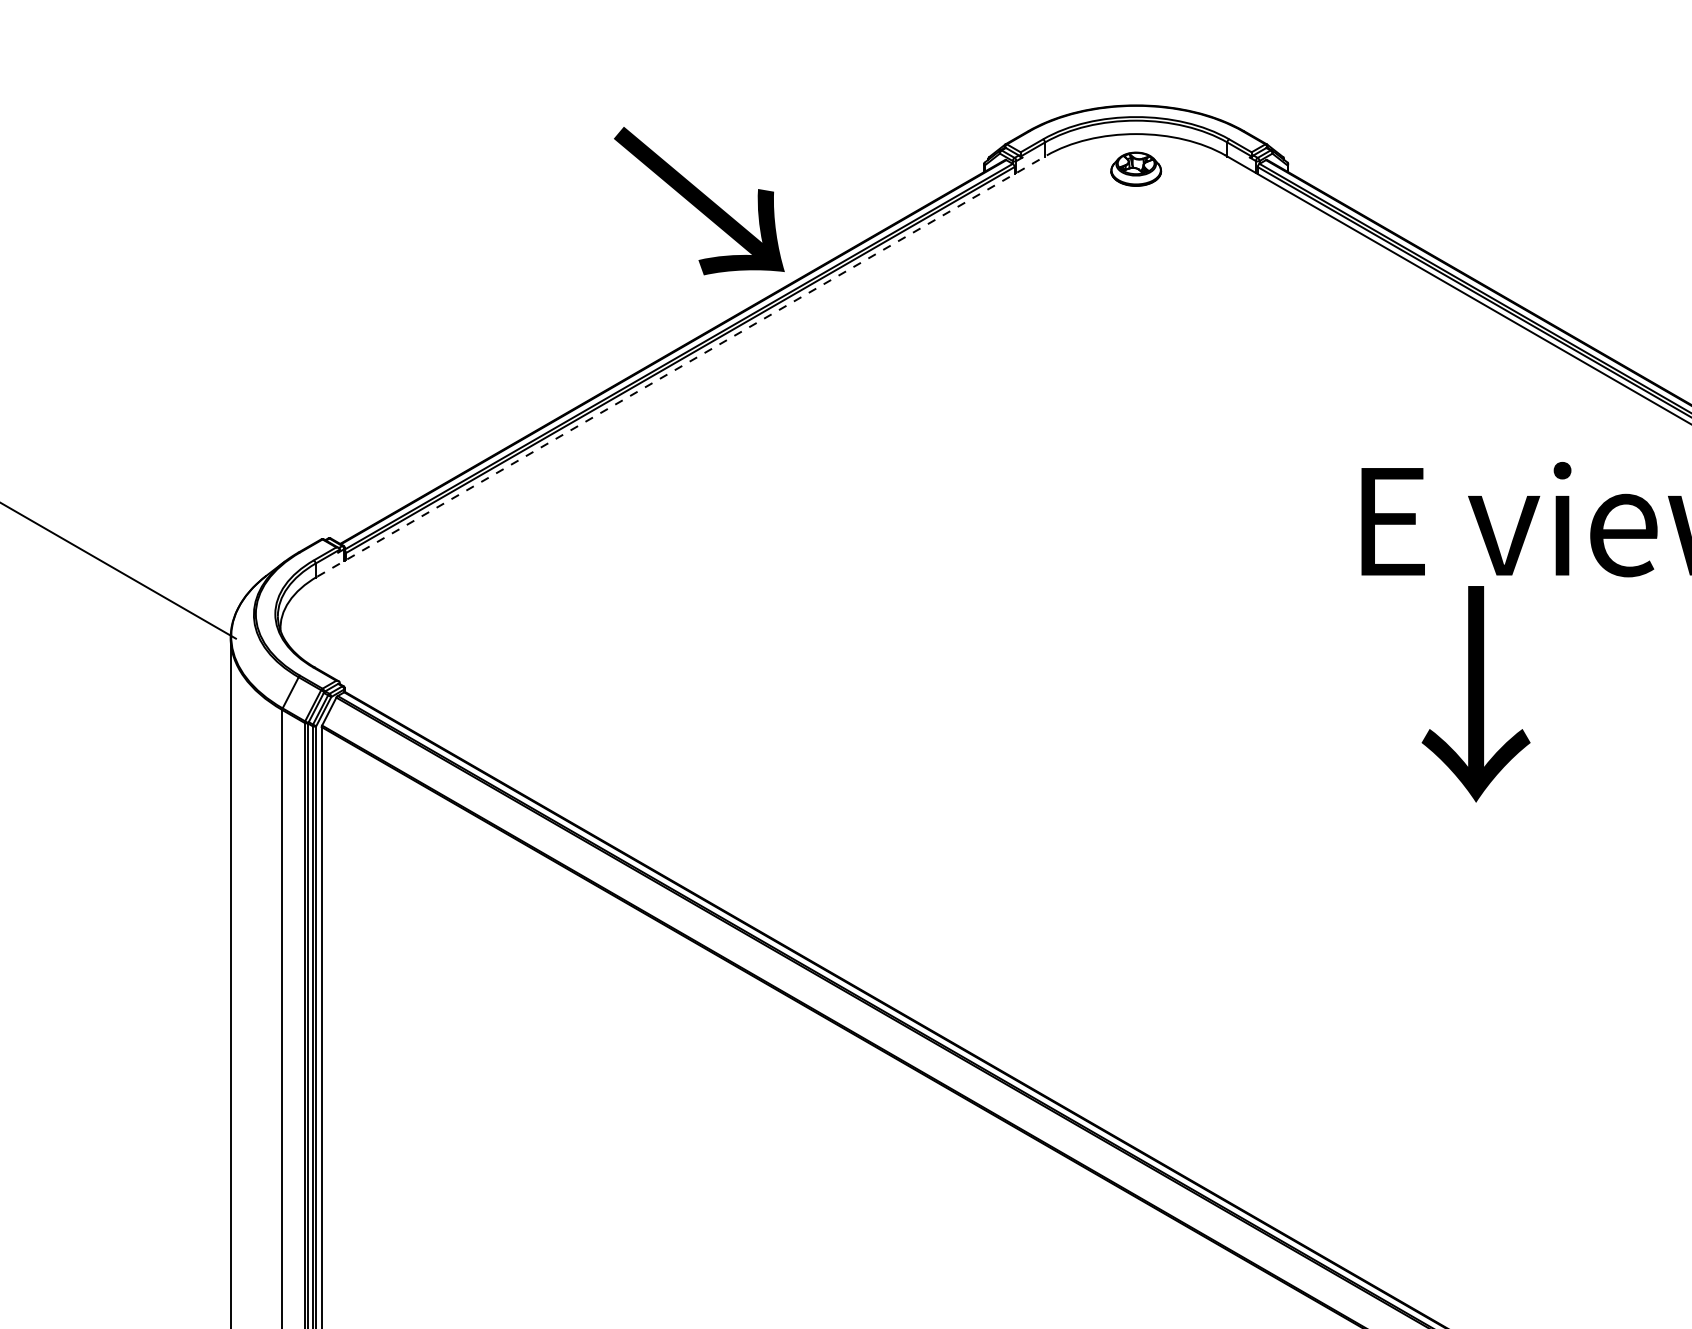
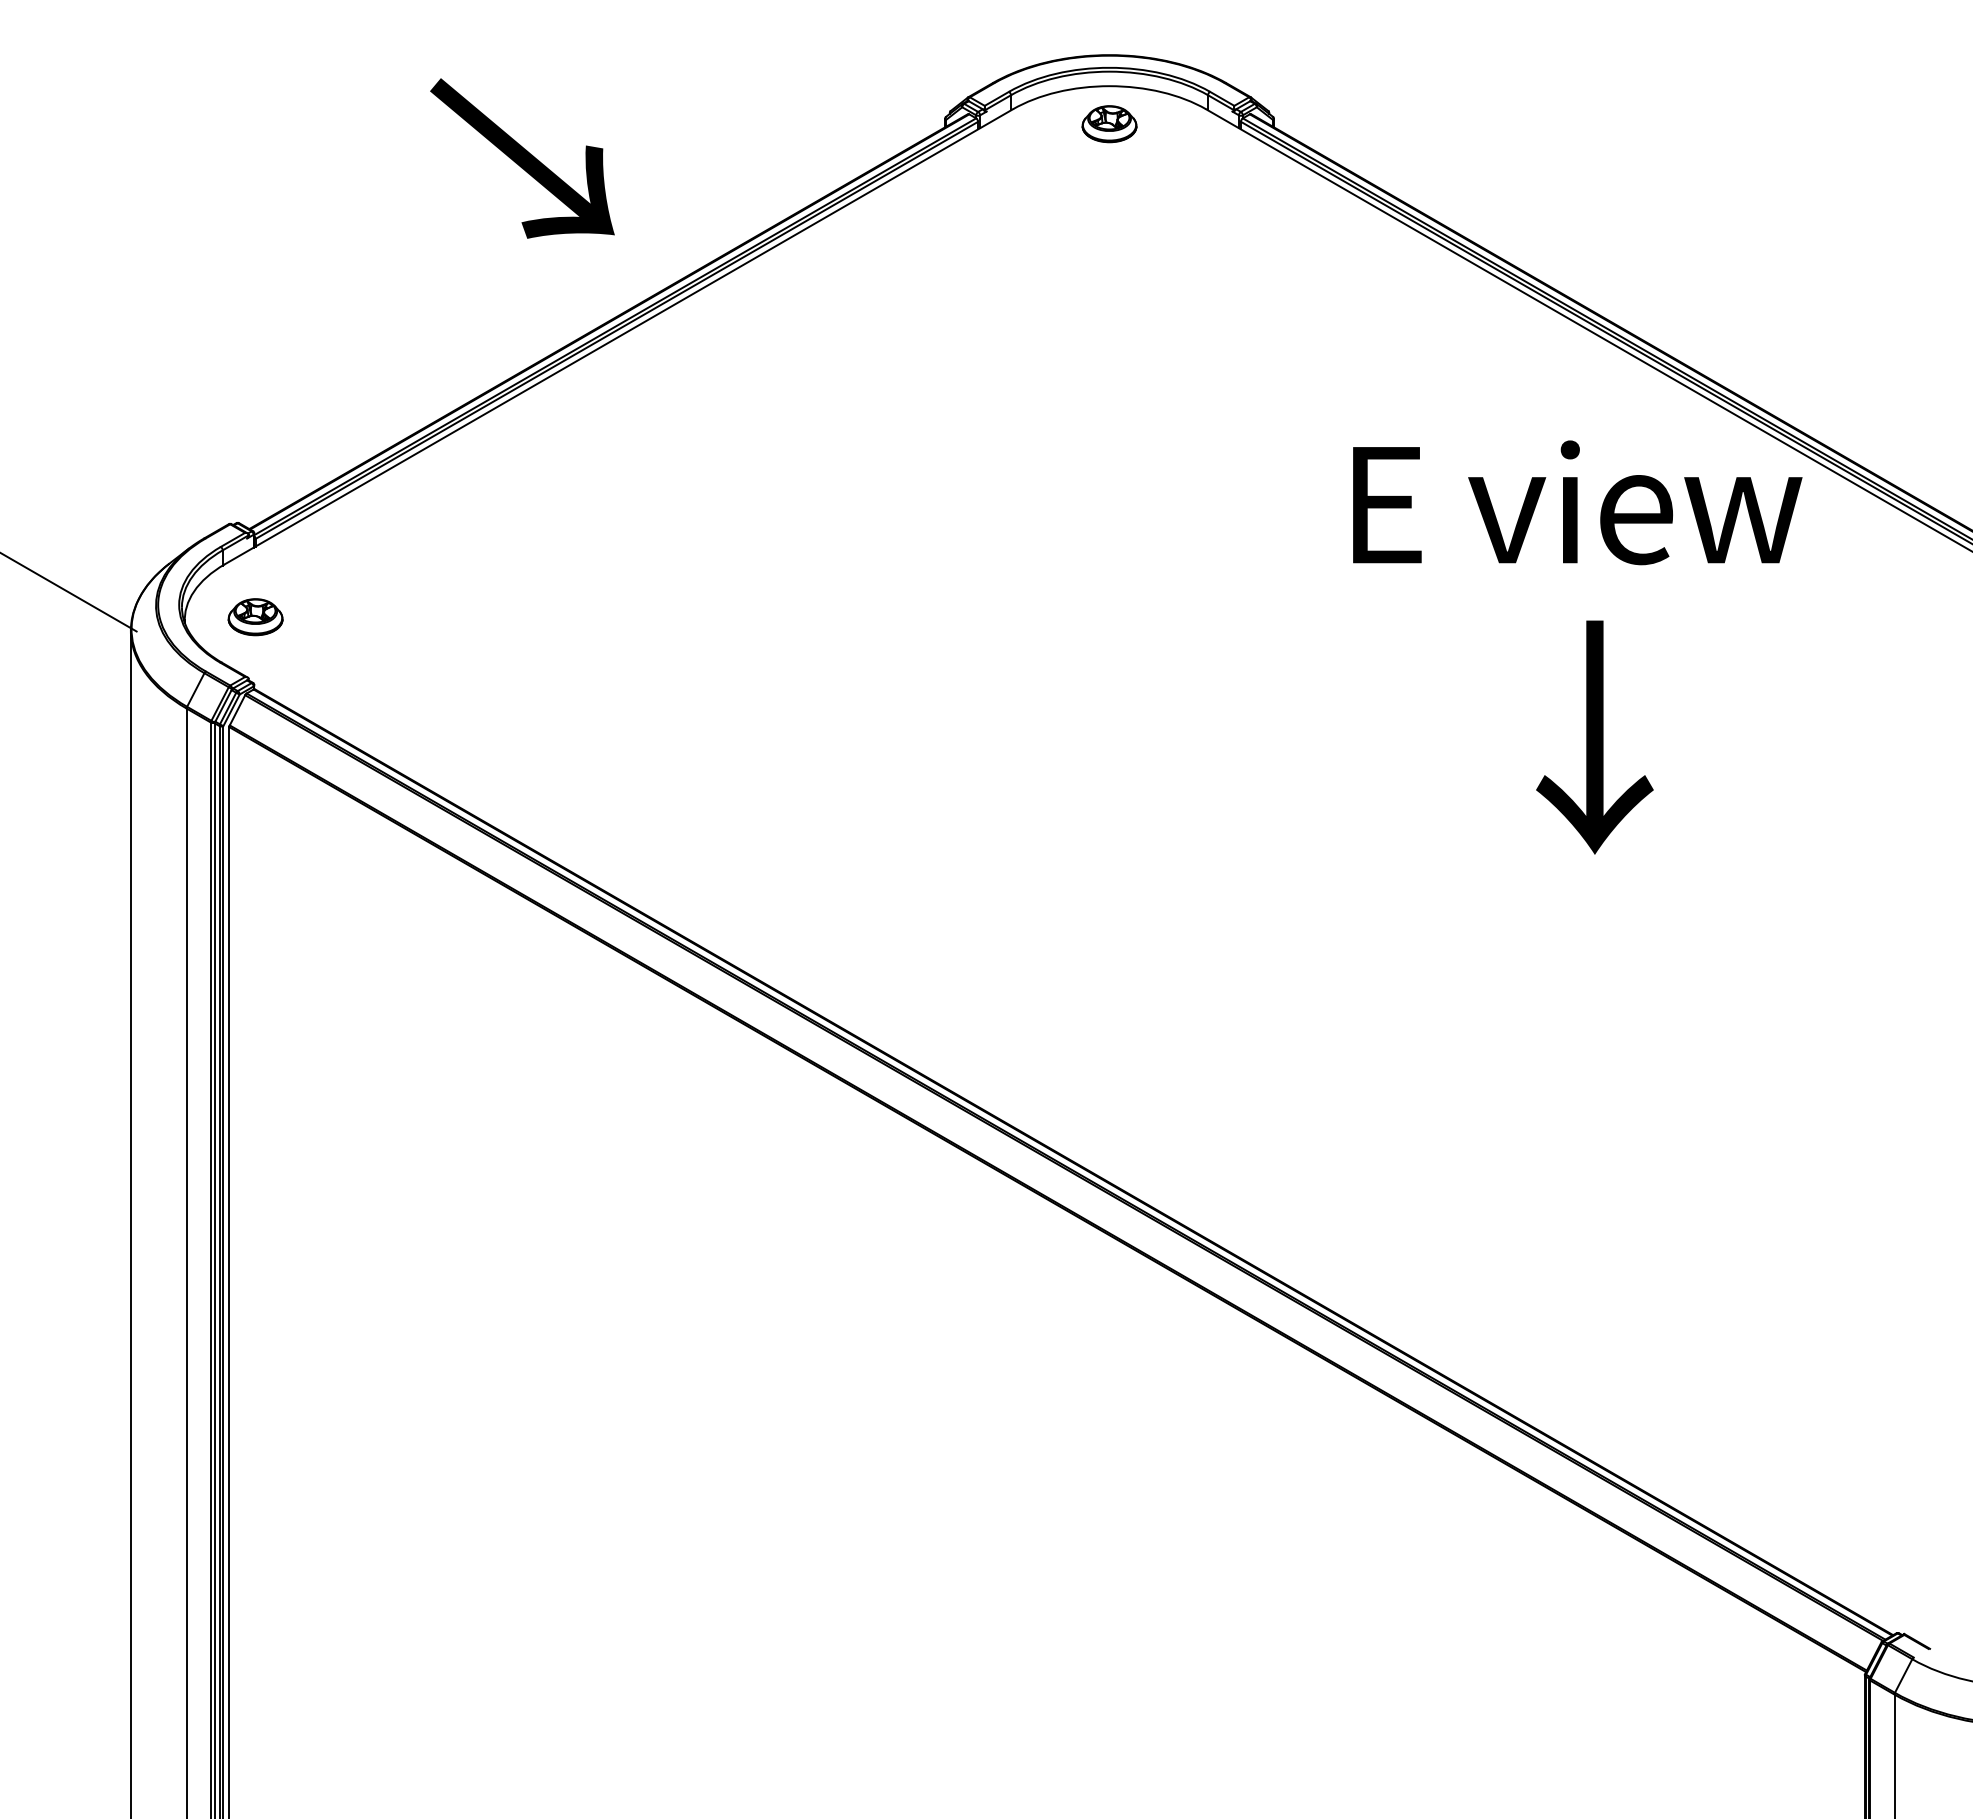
text: (699, 201) -> (522, 158), moved
line: (682, 365) -> (619, 336), dashed -> solid
part: (345, 625) -> (255, 617), added
text: (1475, 694) -> (1594, 737), moved

